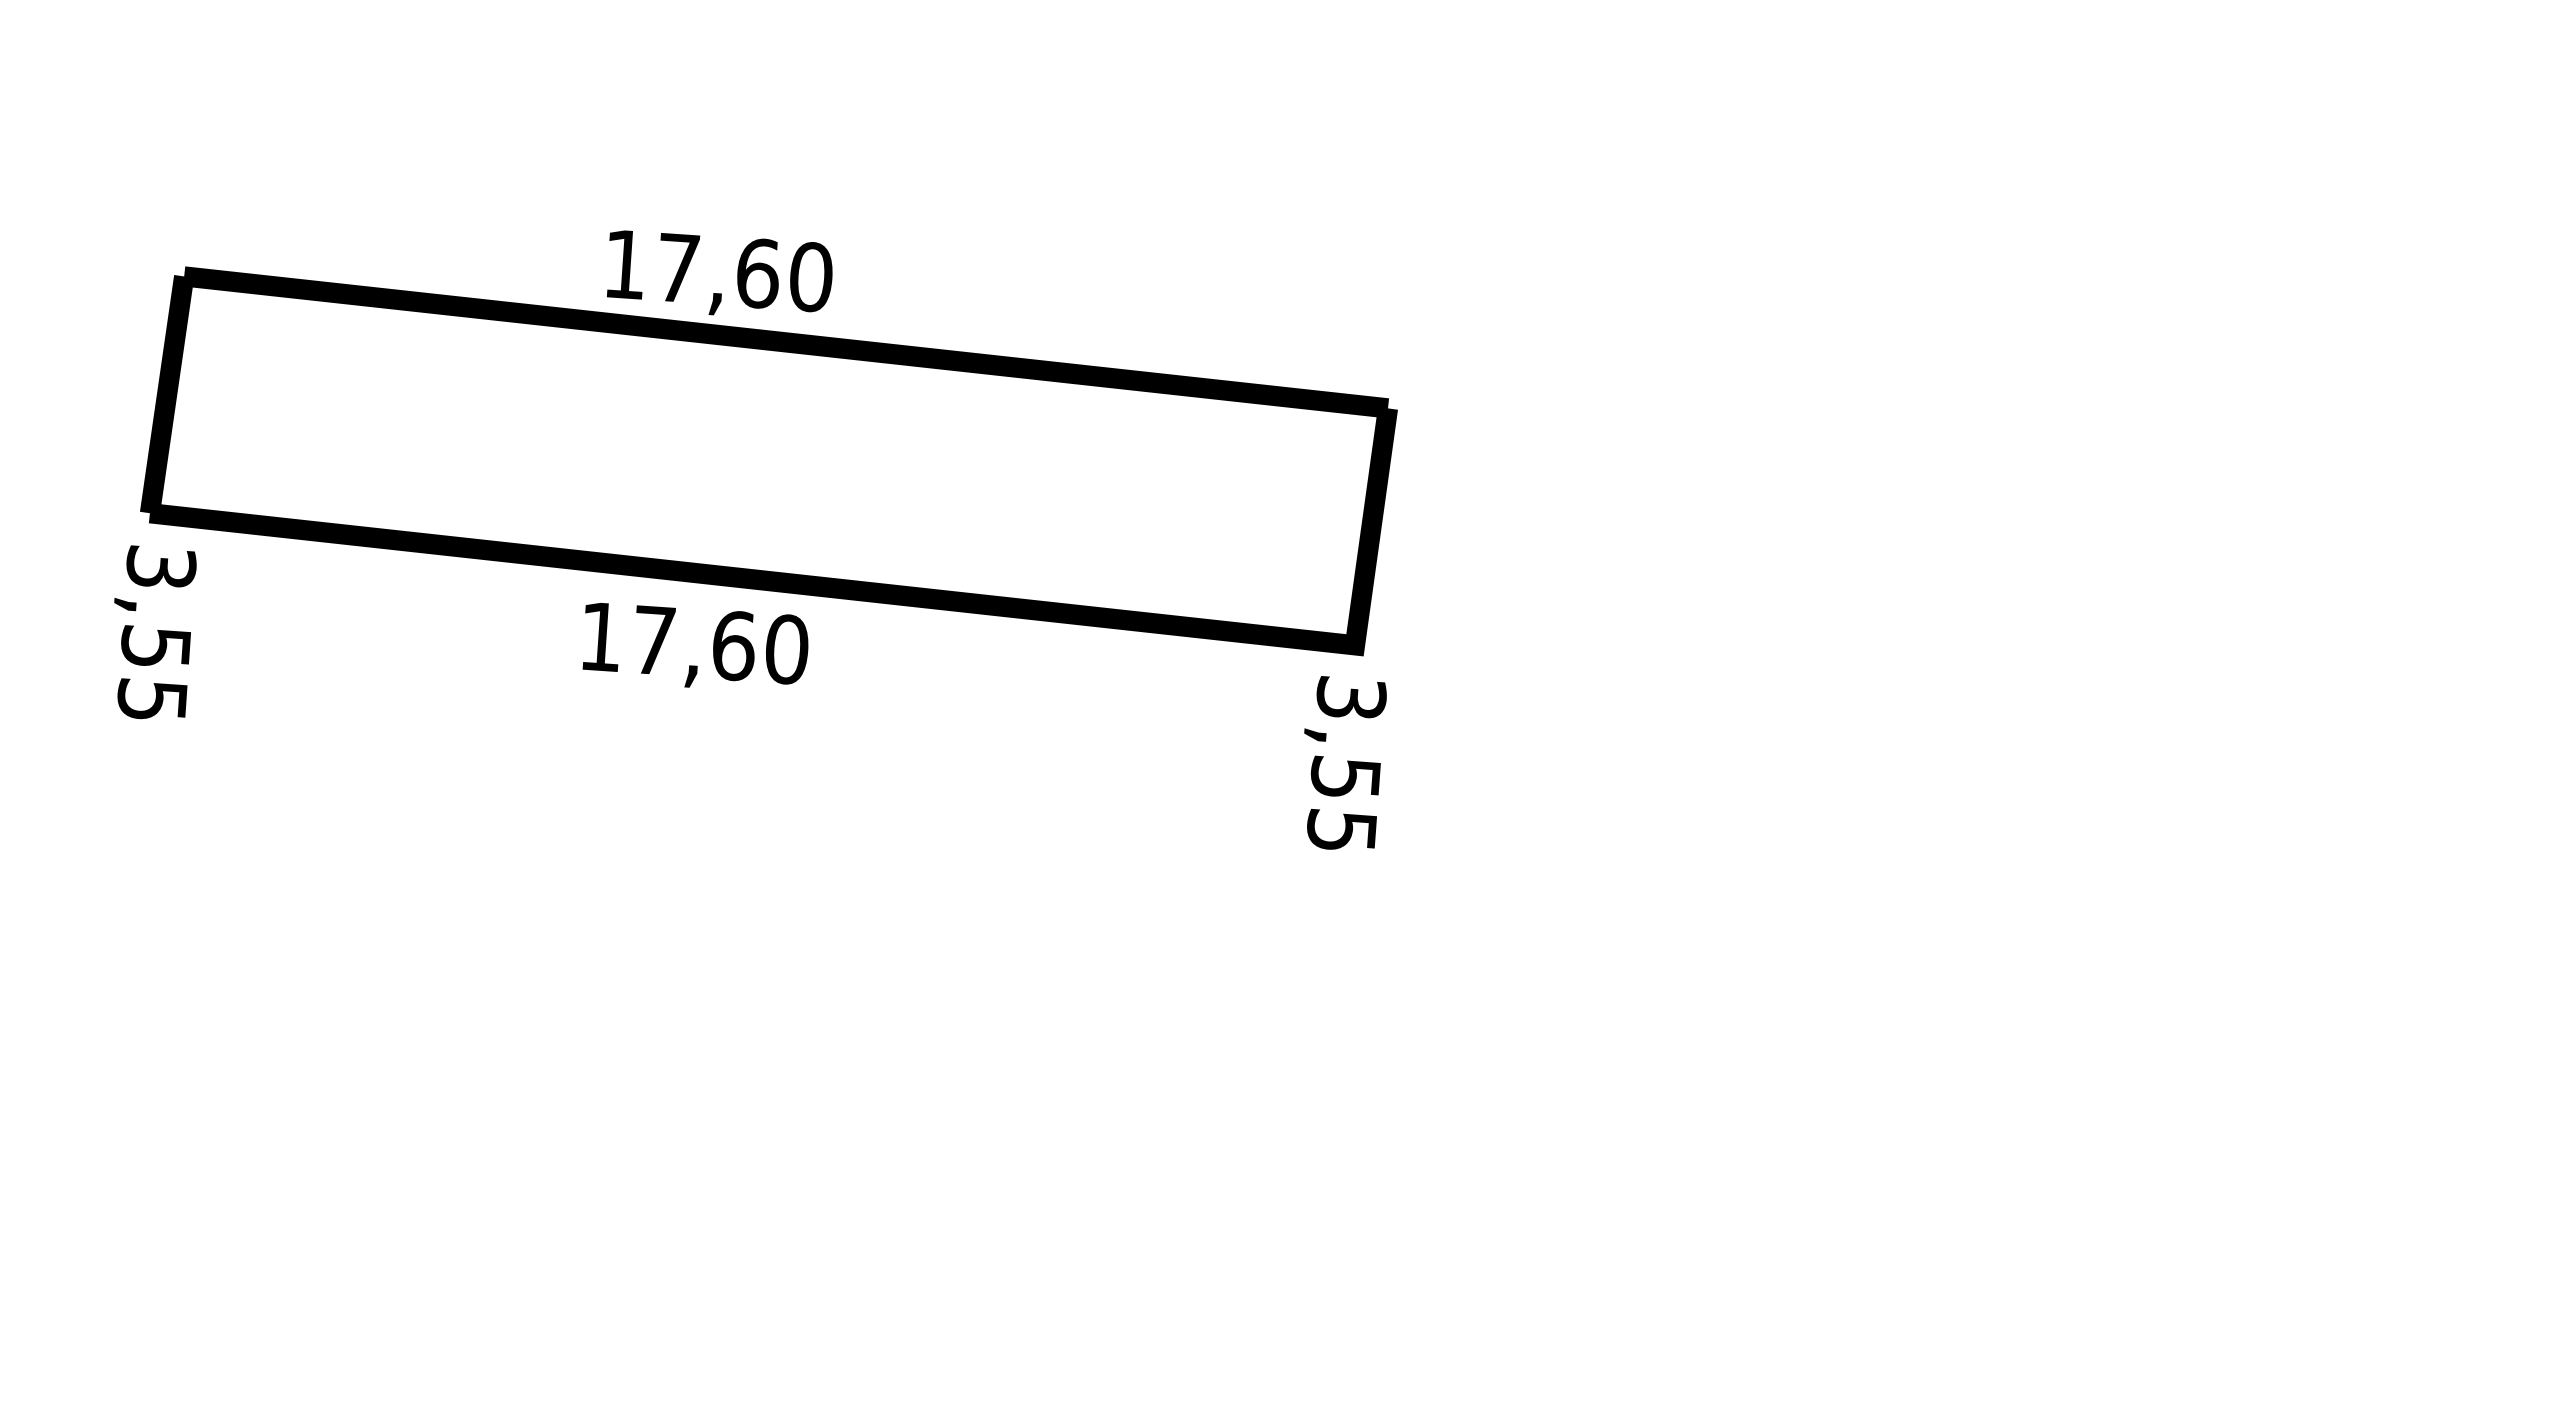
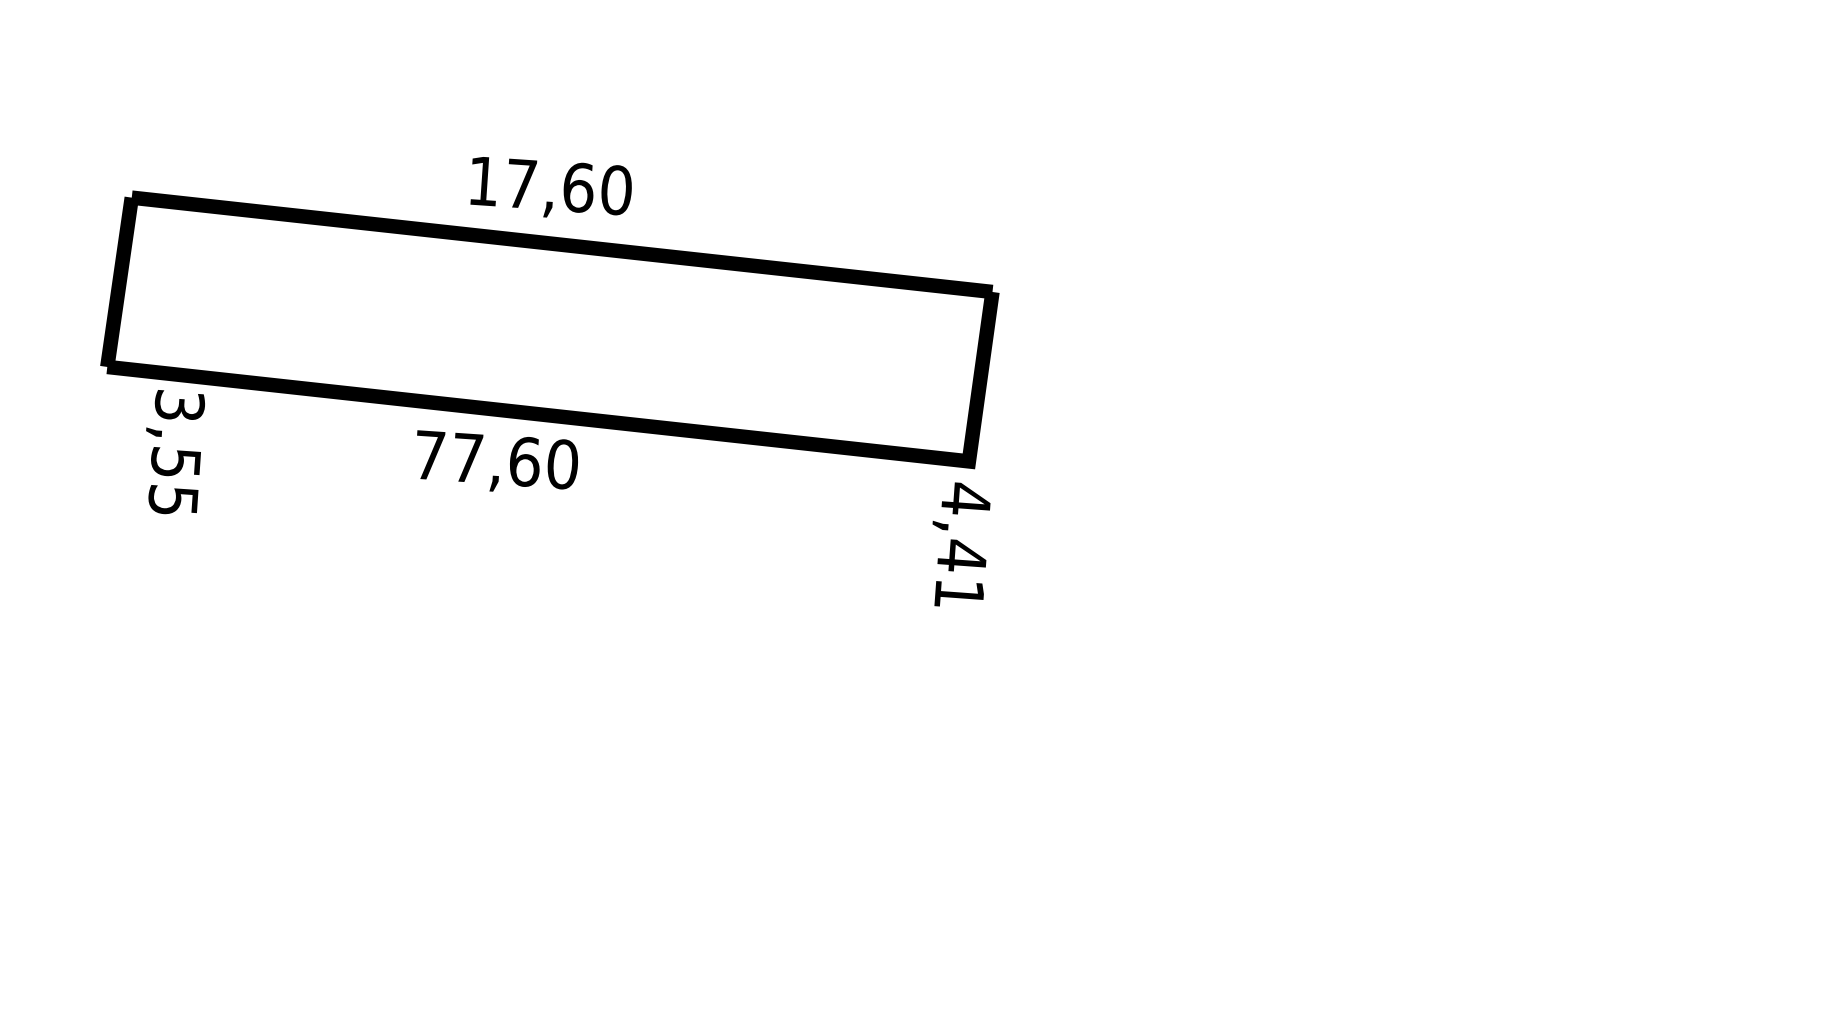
text: (719, 272) -> (550, 186), moved
text: (155, 632) -> (175, 452), moved
text: (602, 636) -> (430, 455), 17,60 -> 77,60
text: (1346, 761) -> (962, 544), 3,55 -> 4,41

